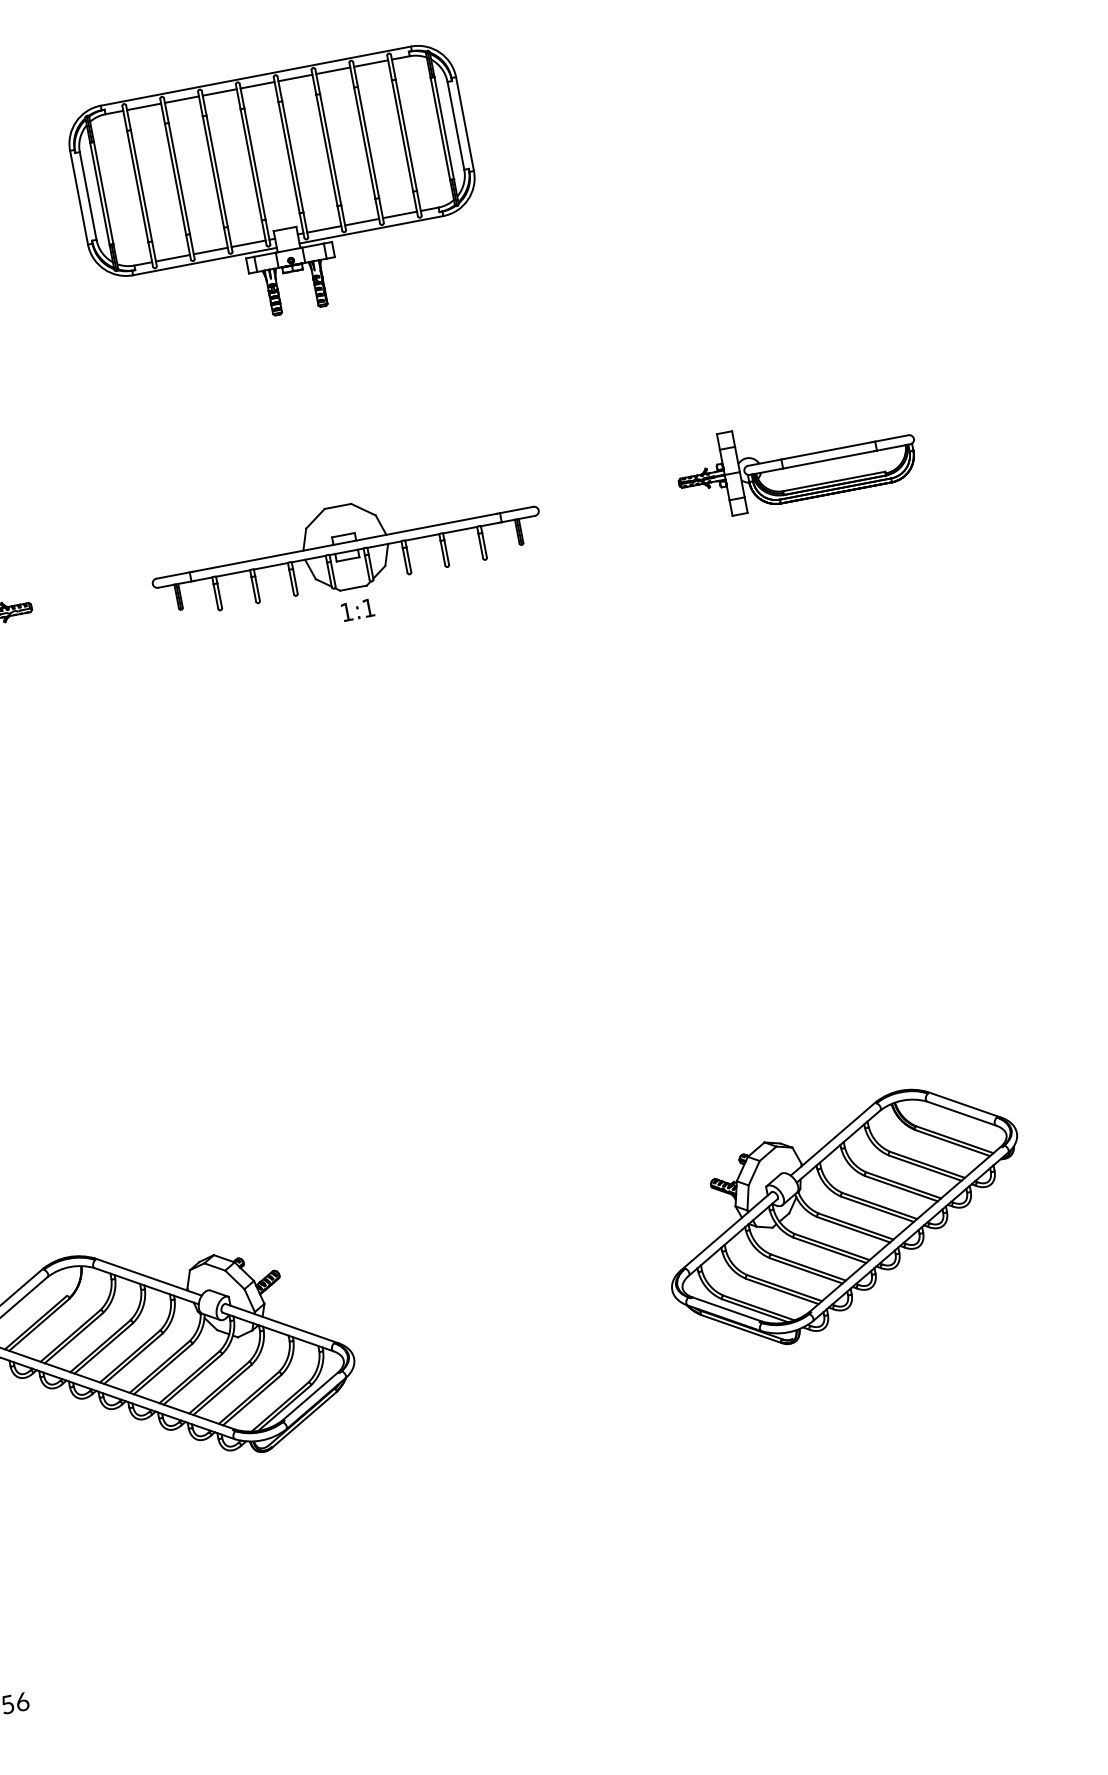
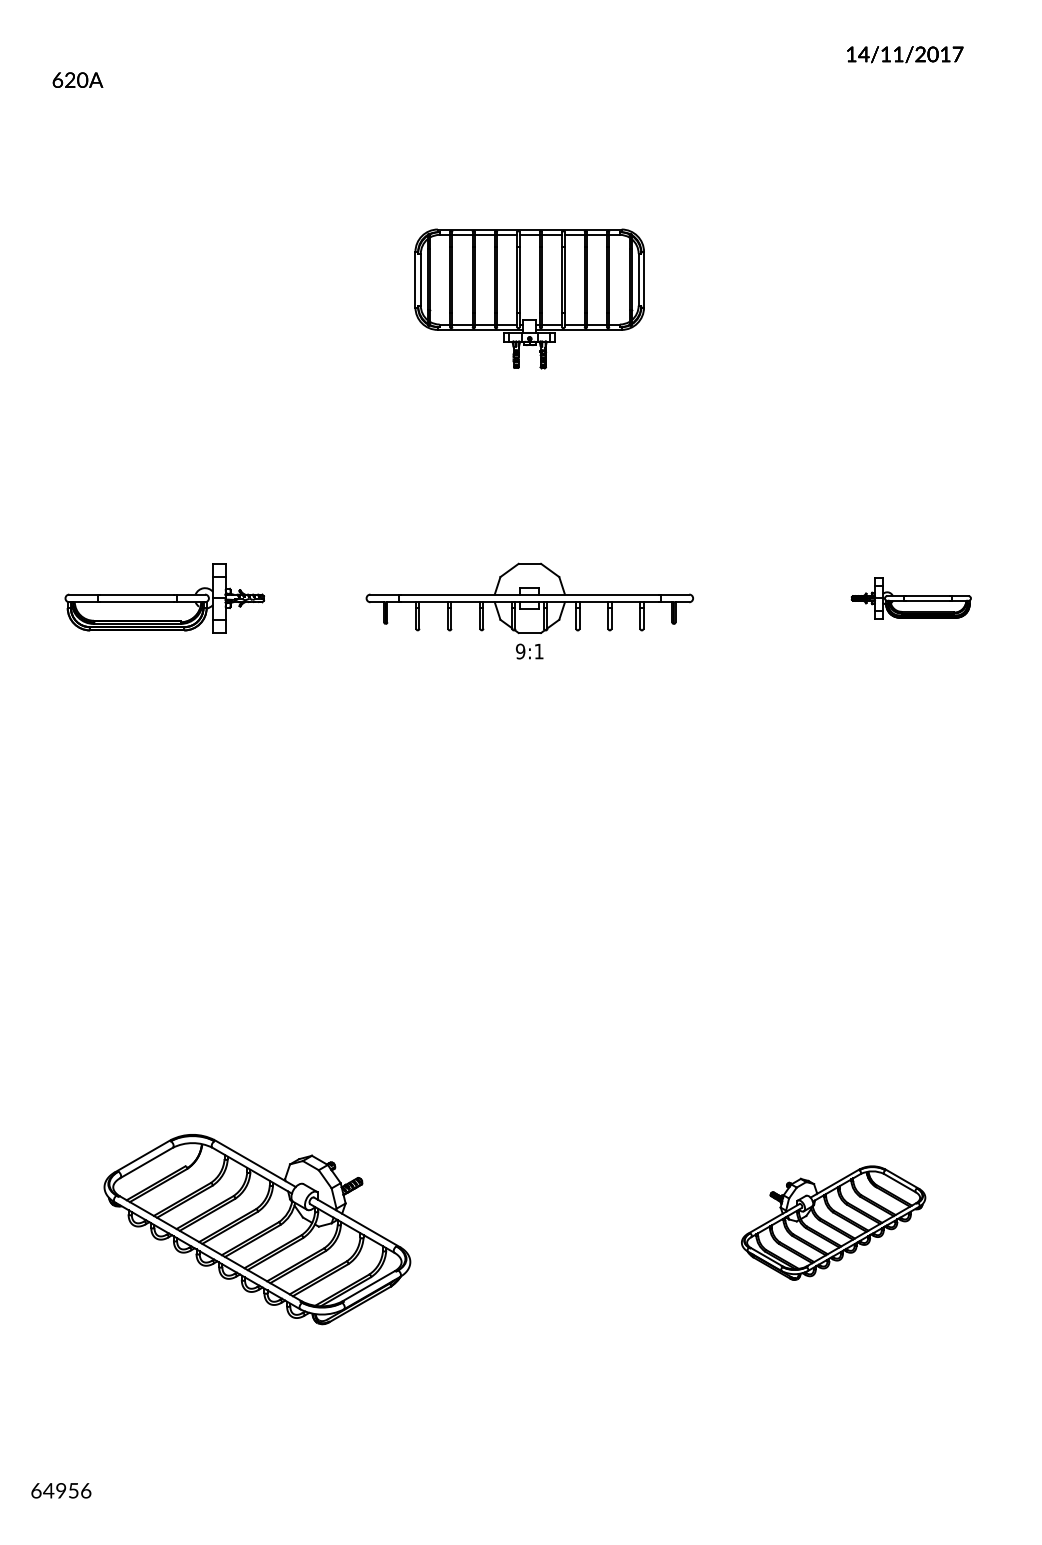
part: (277, 192) -> (529, 298), size x0.7
part: (796, 461) -> (911, 598), size x0.6
text: (346, 612) -> (520, 651), 1:1 -> 9:1
part: (845, 1216) -> (833, 1222), size x0.6

